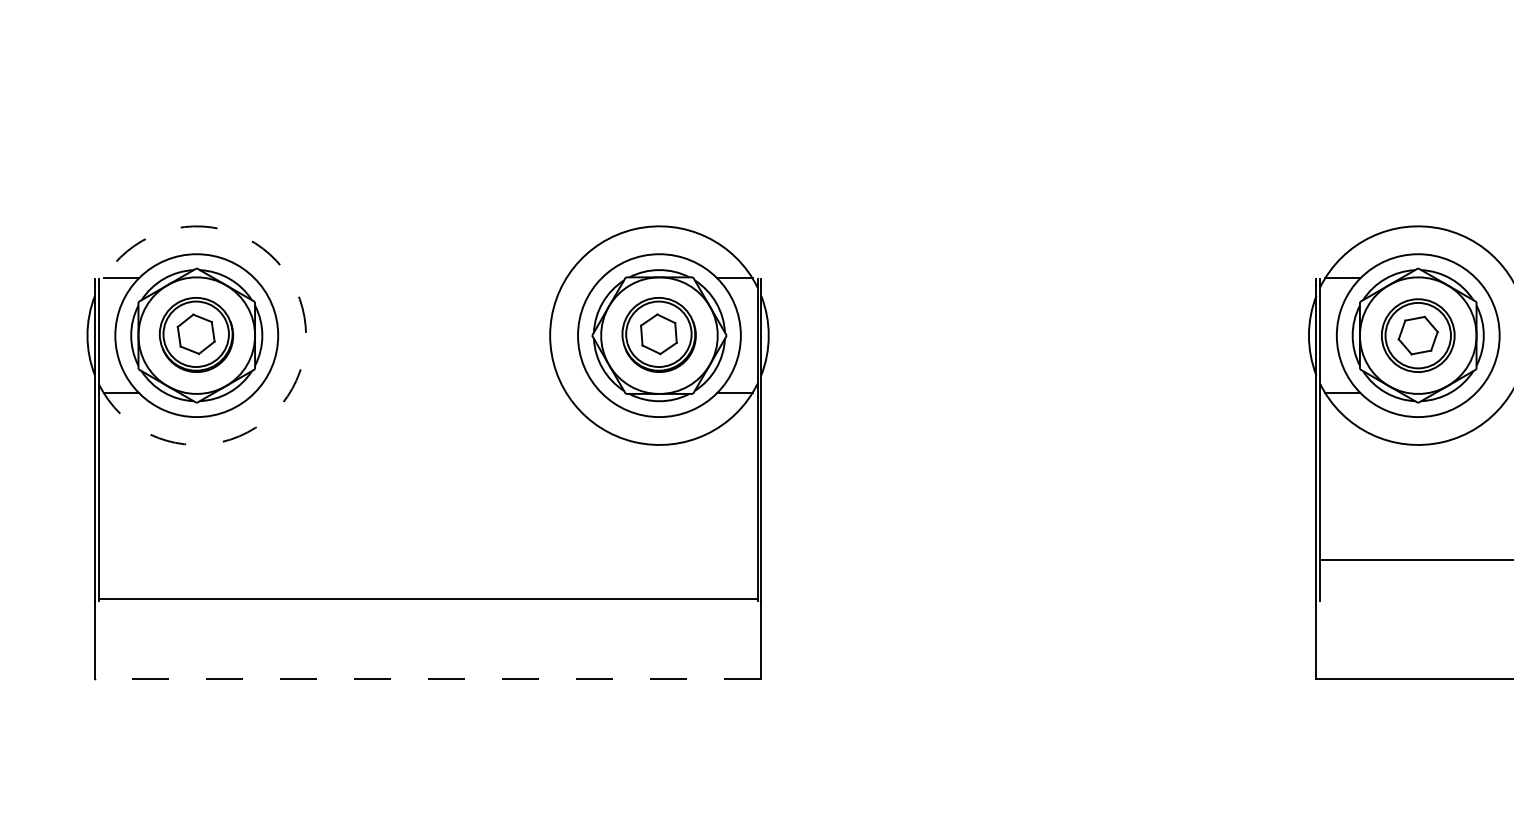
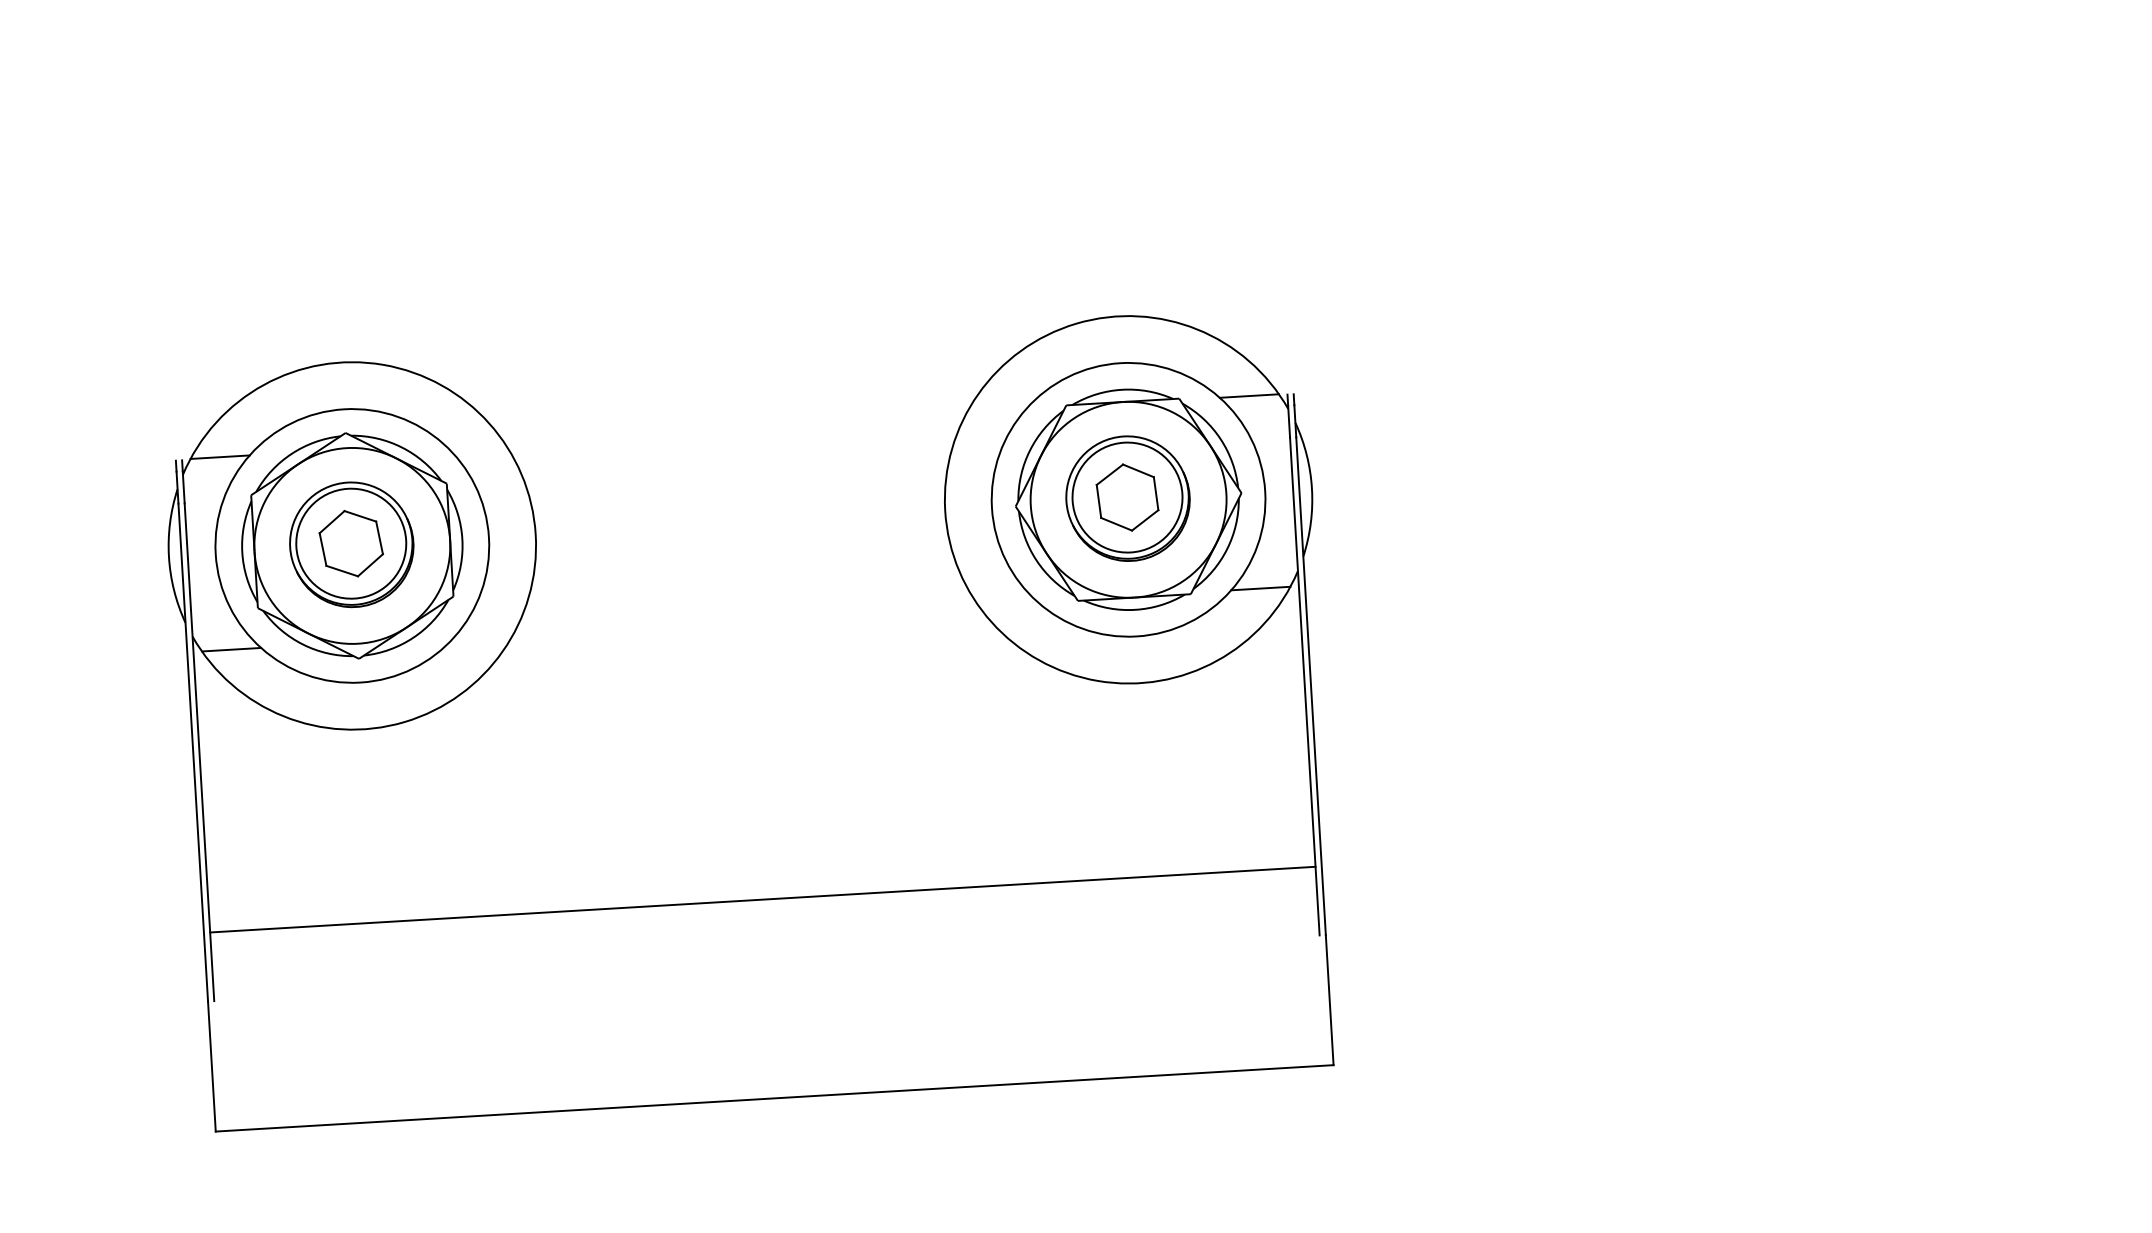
arc: (306, 335) -> (536, 534), dashed -> solid
line: (427, 599) -> (761, 900), moved
line: (427, 678) -> (773, 1098), dashed -> solid

